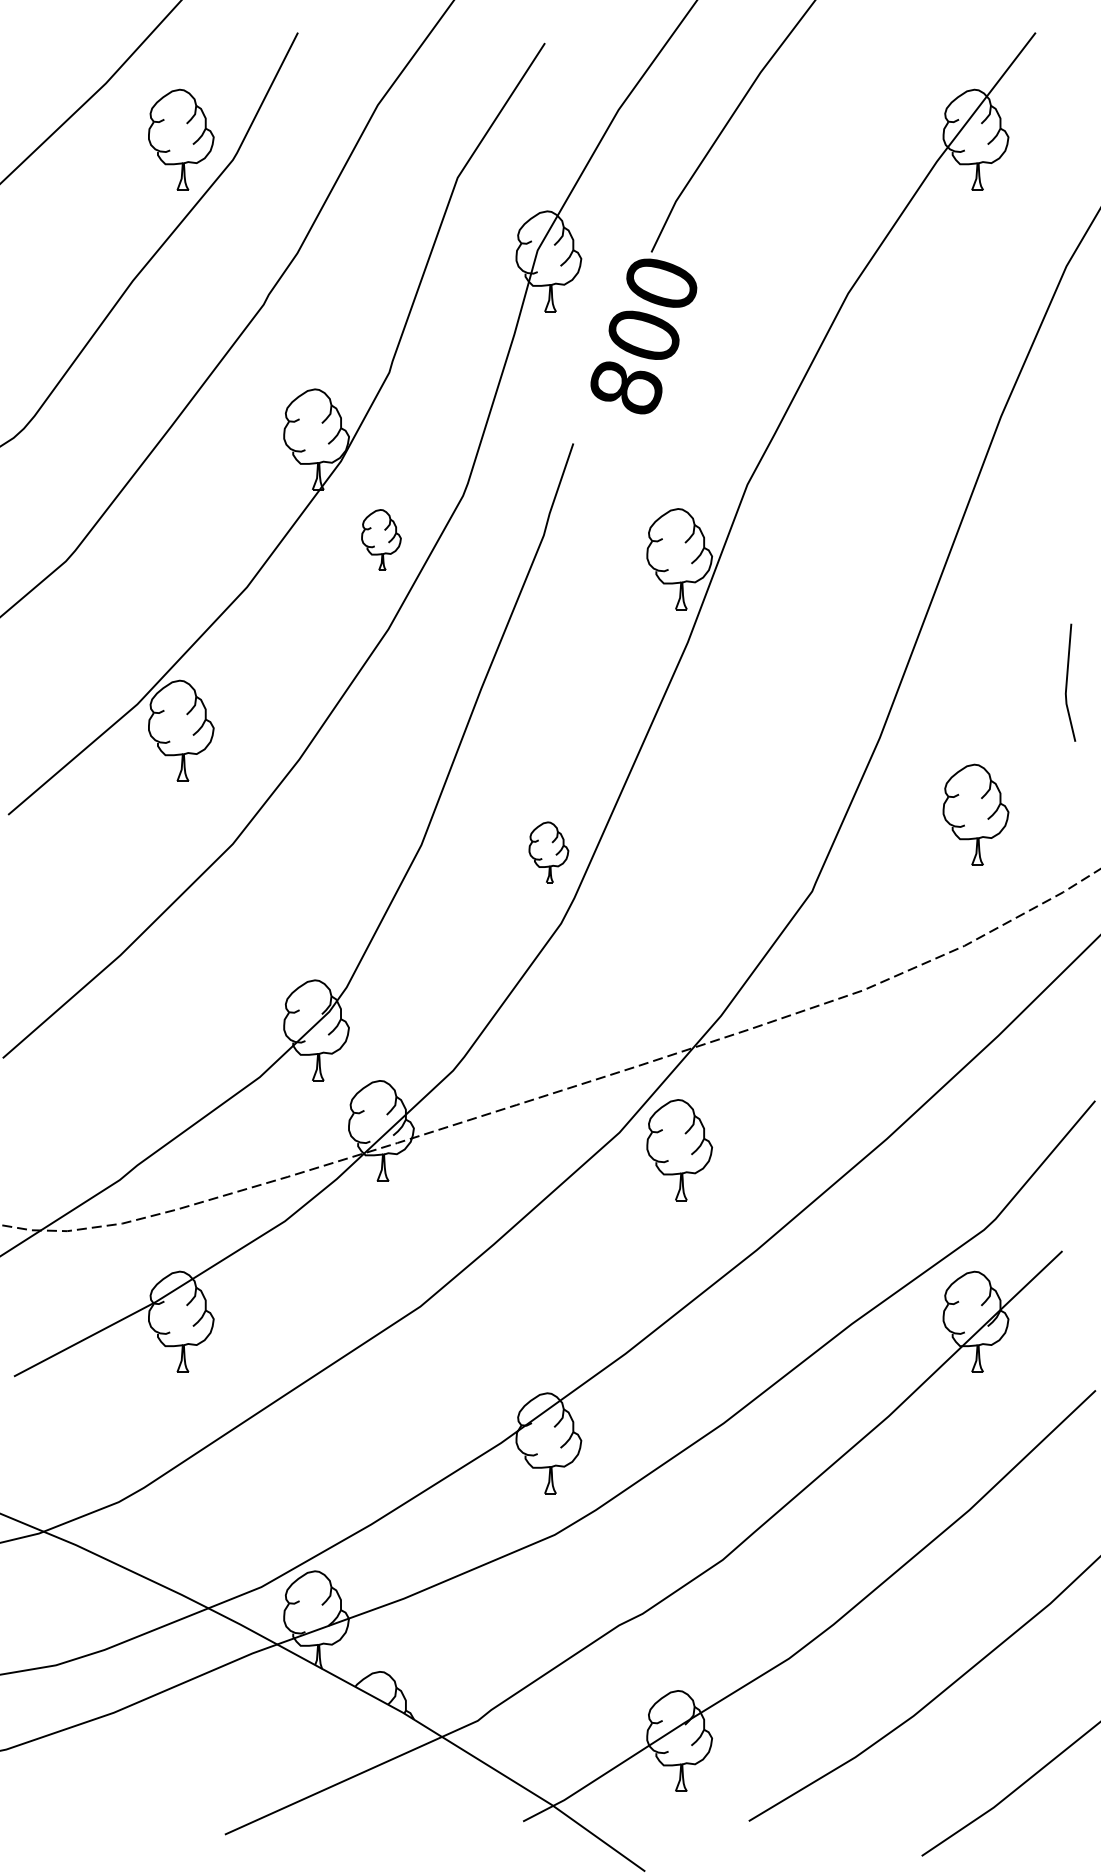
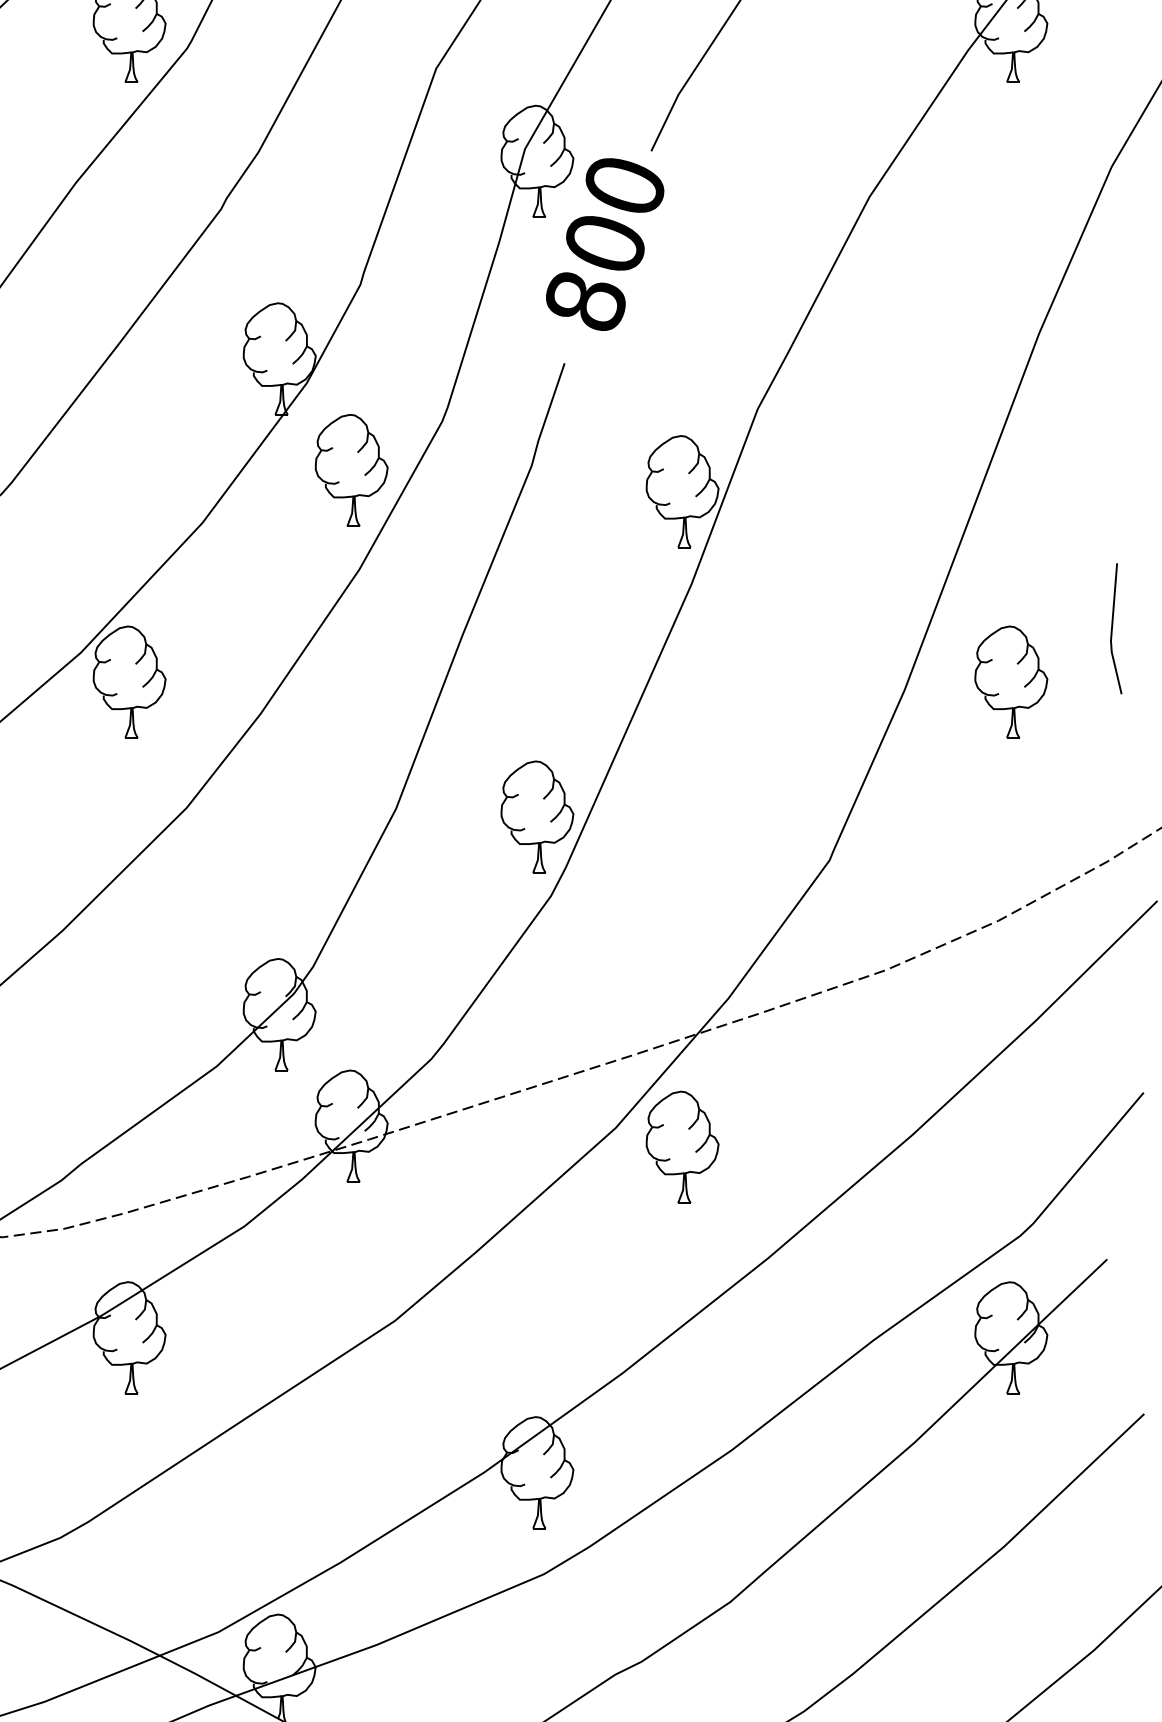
text: (643, 336) -> (604, 244), moved
part: (381, 539) -> (351, 469), size x1.67
part: (975, 814) -> (1010, 681), moved
part: (548, 852) -> (537, 817), size x1.67

